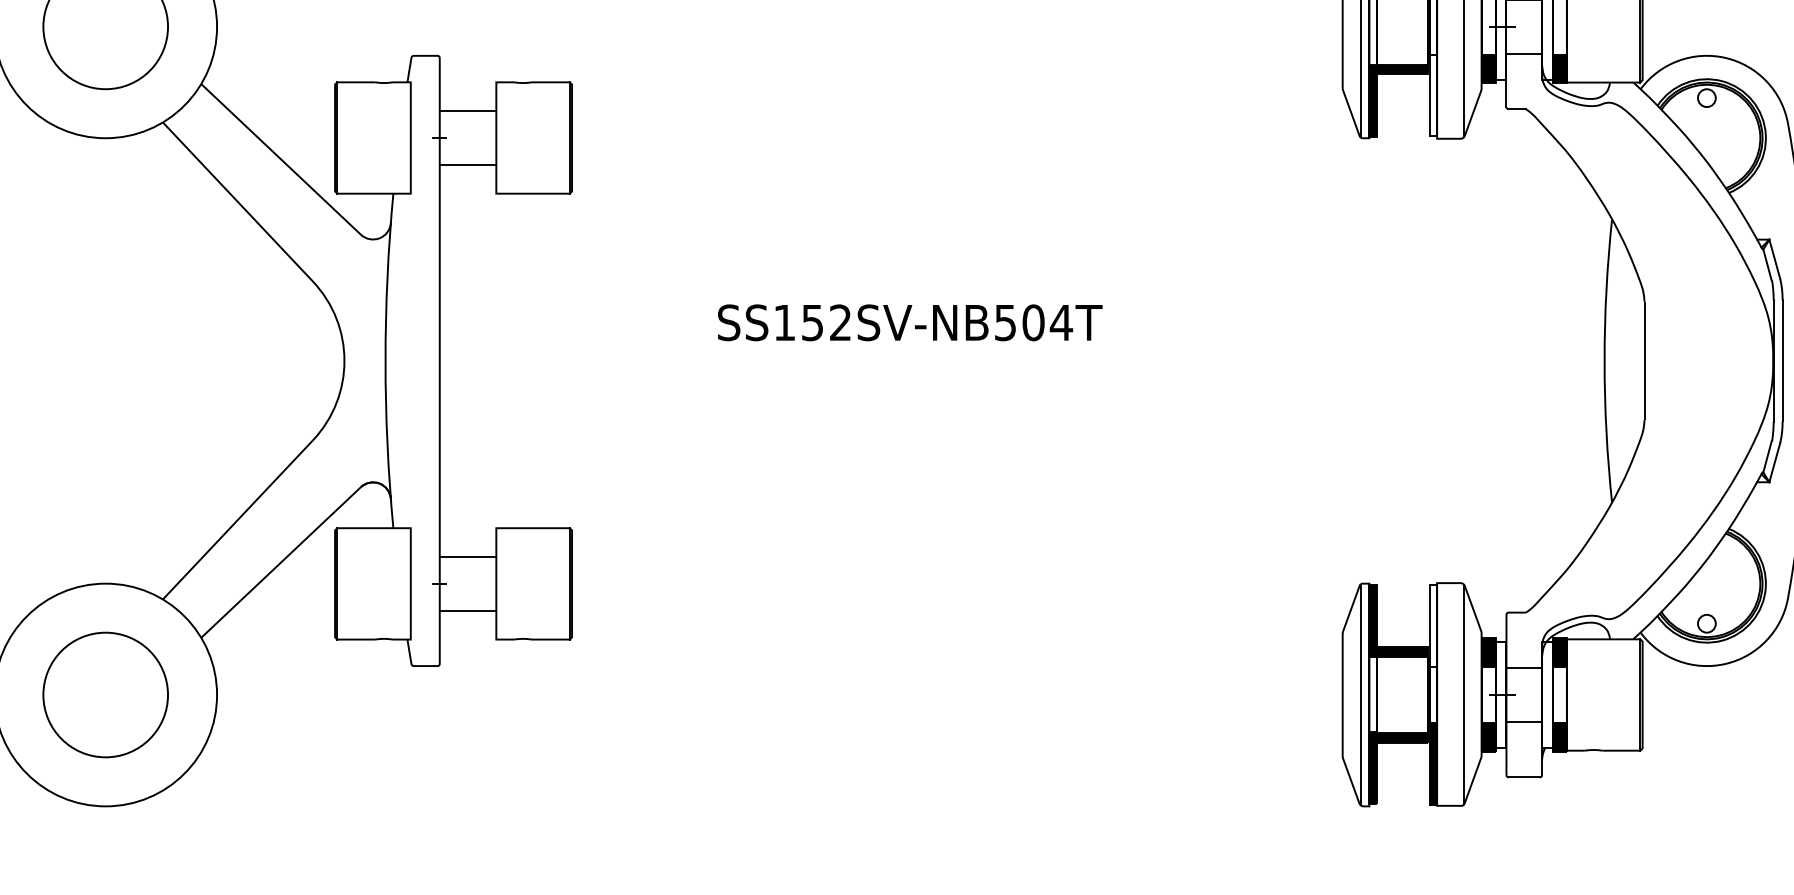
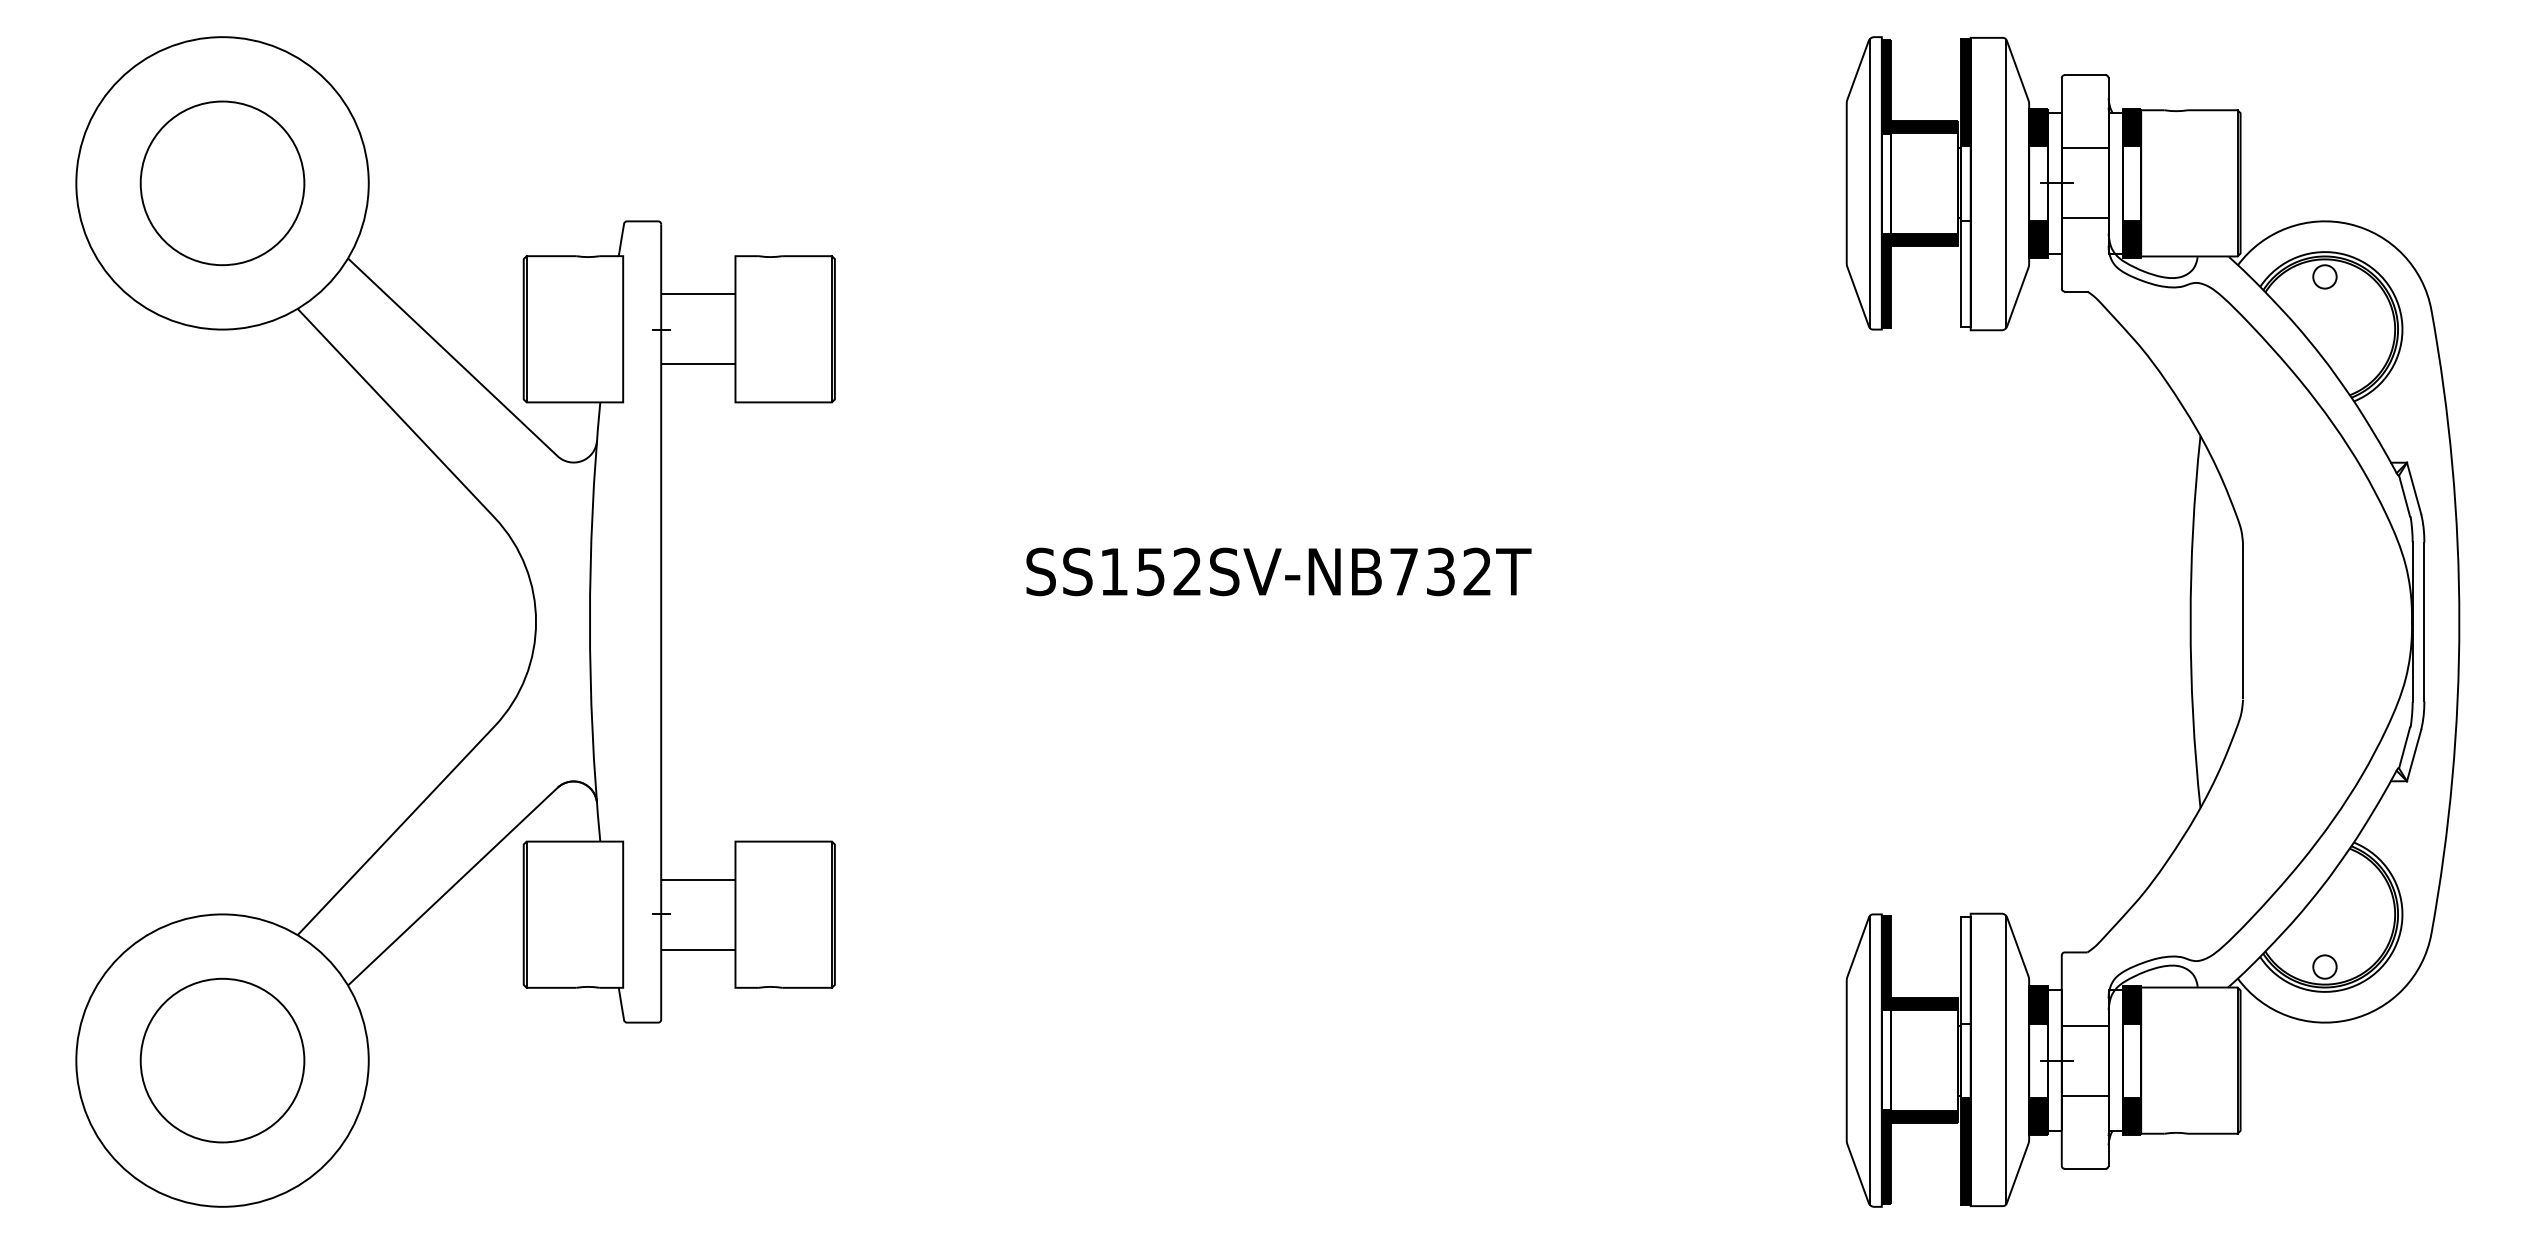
text: (1034, 322) -> (1441, 571), SS152SV-NB504T -> SS152SV-NB732T

